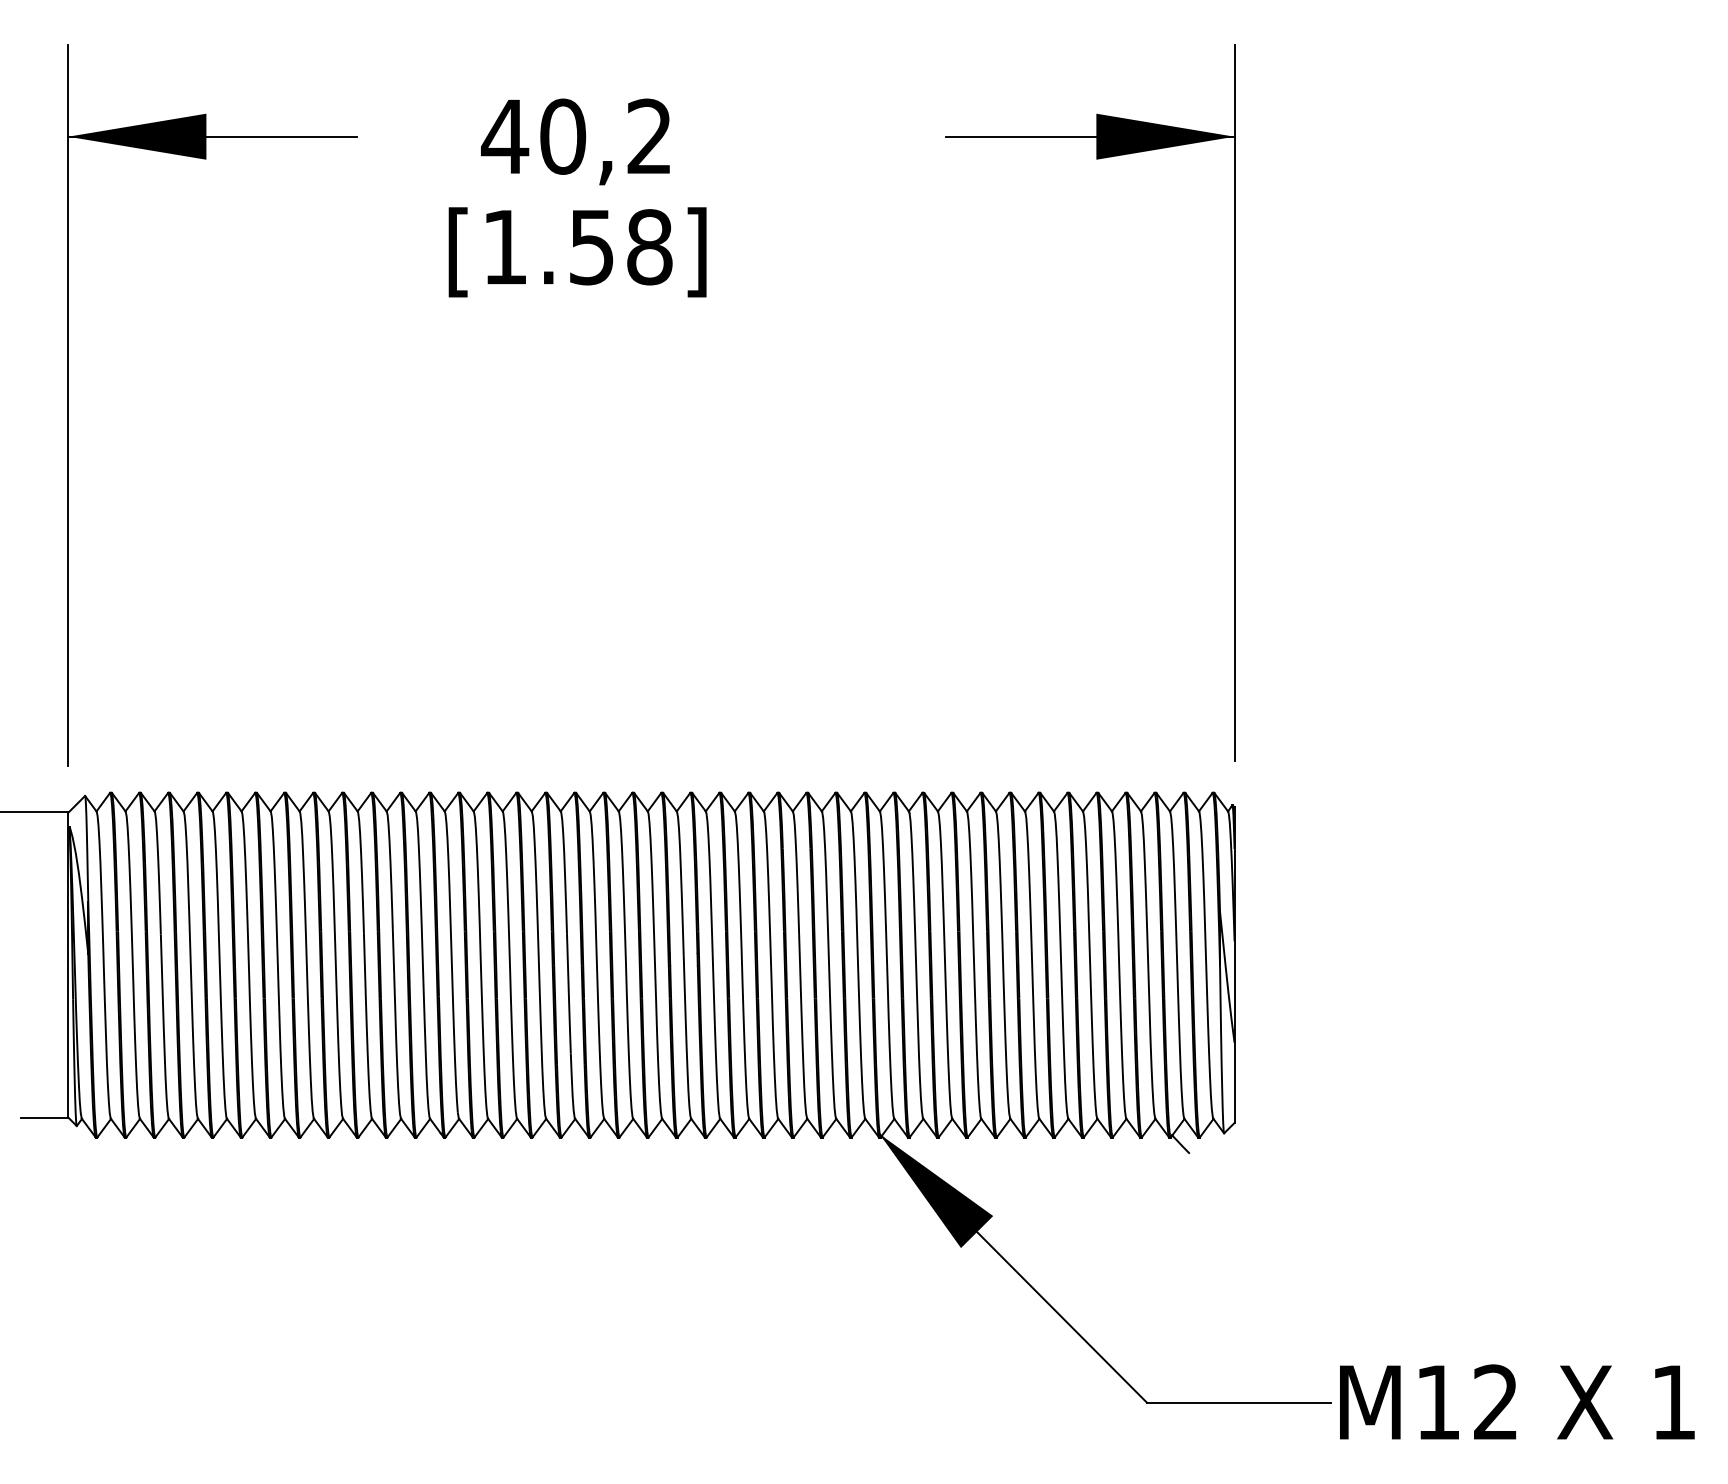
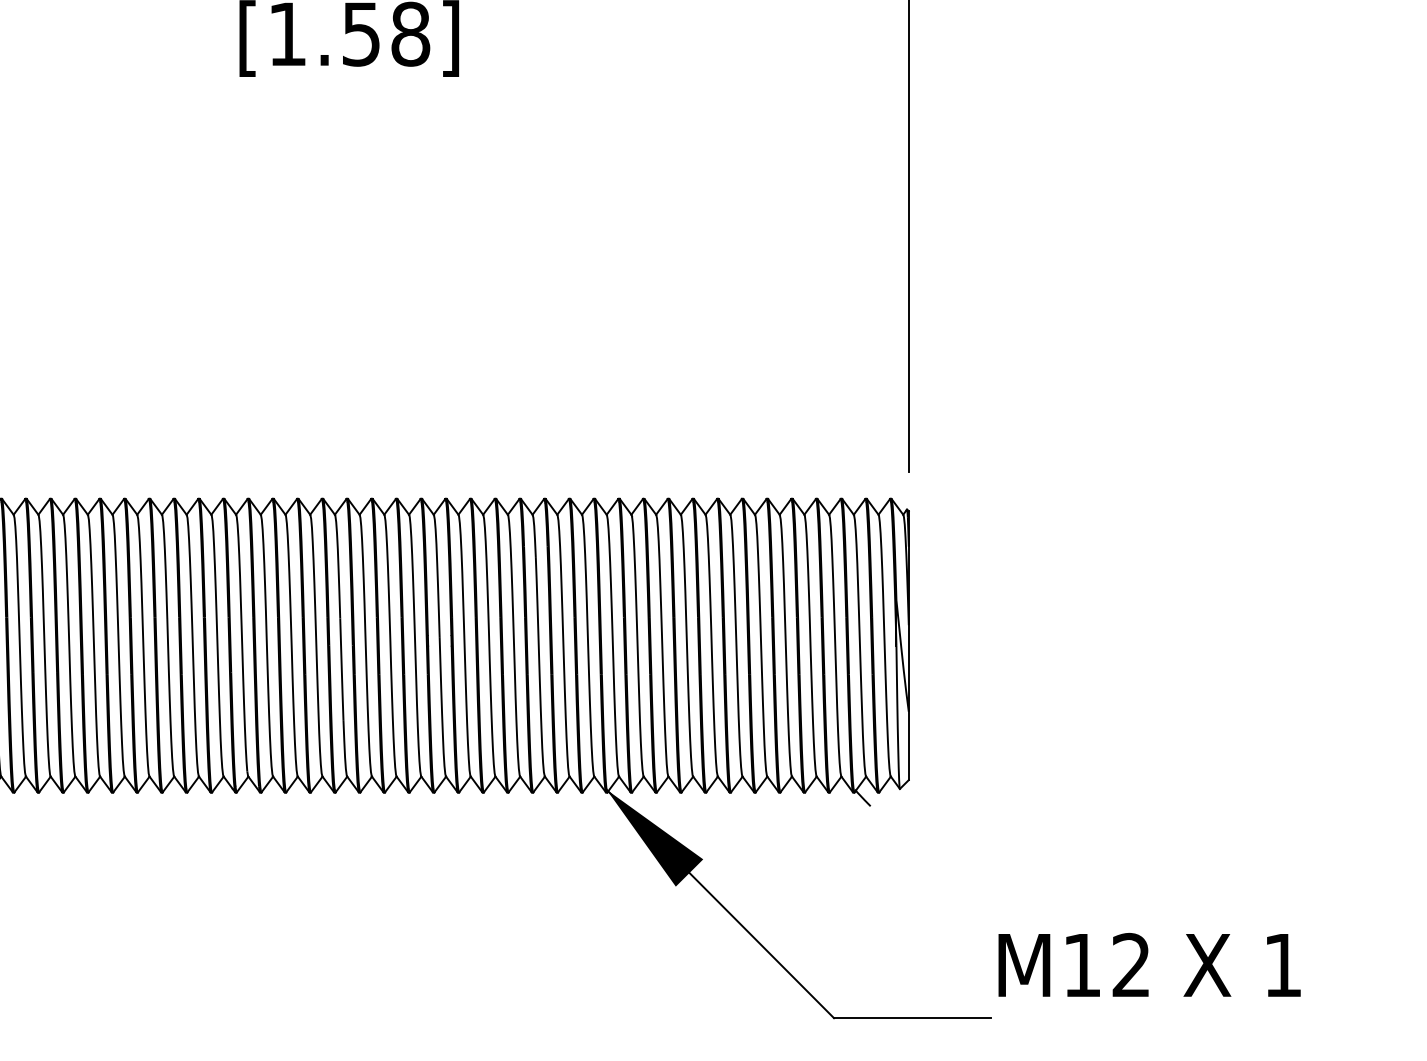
text: (1517, 1401) -> (1149, 964), moved

